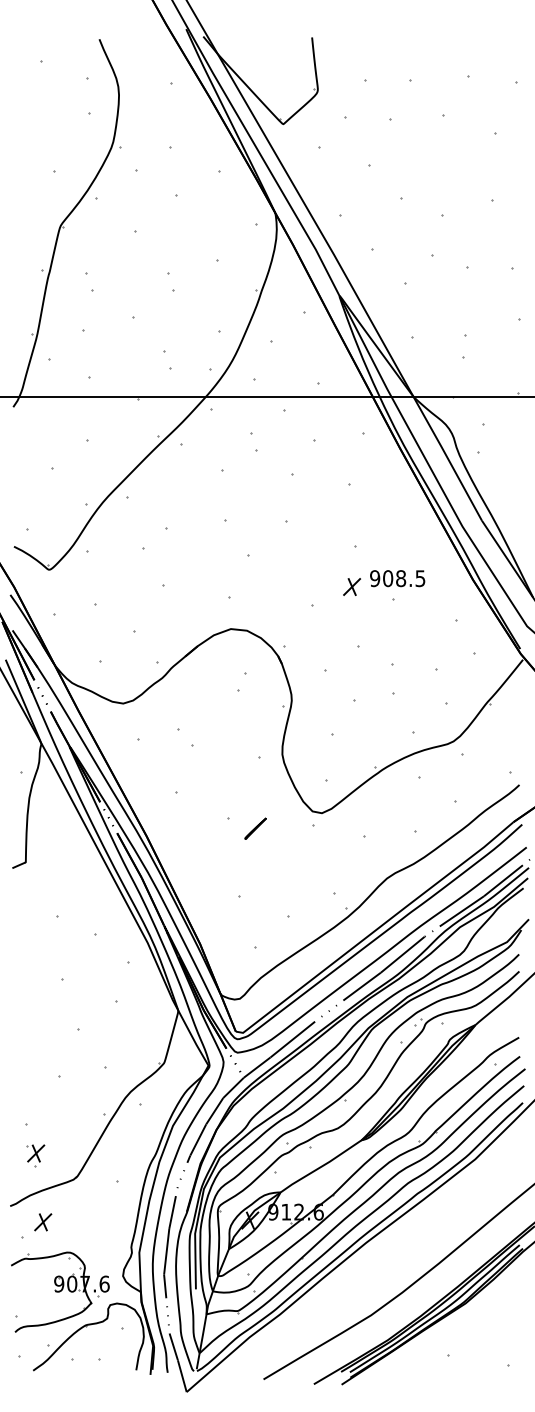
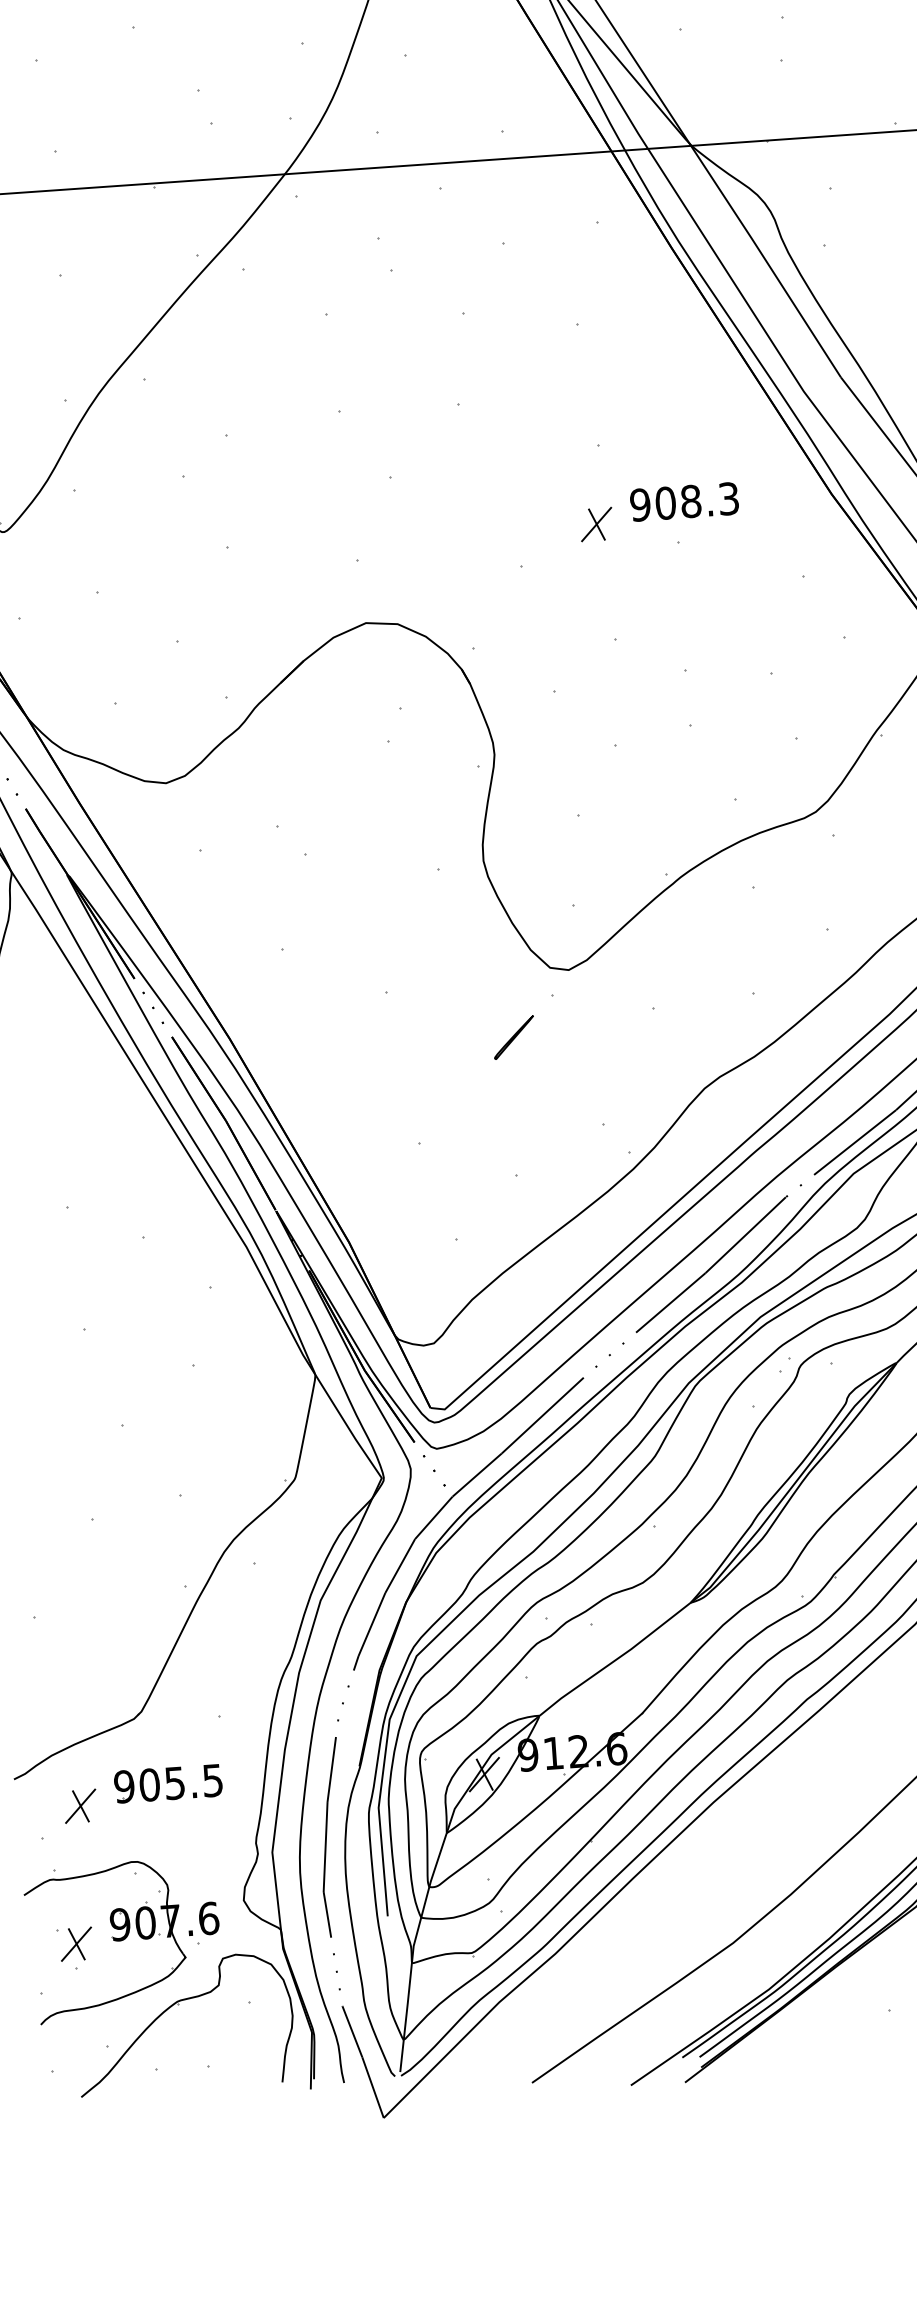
text: (420, 578) -> (728, 498), 908.5 -> 908.3
line: (255, 828) -> (513, 1037), moved
part: (35, 1155) -> (75, 1948), moved
part: (88, 1213) -> (167, 1782), added

